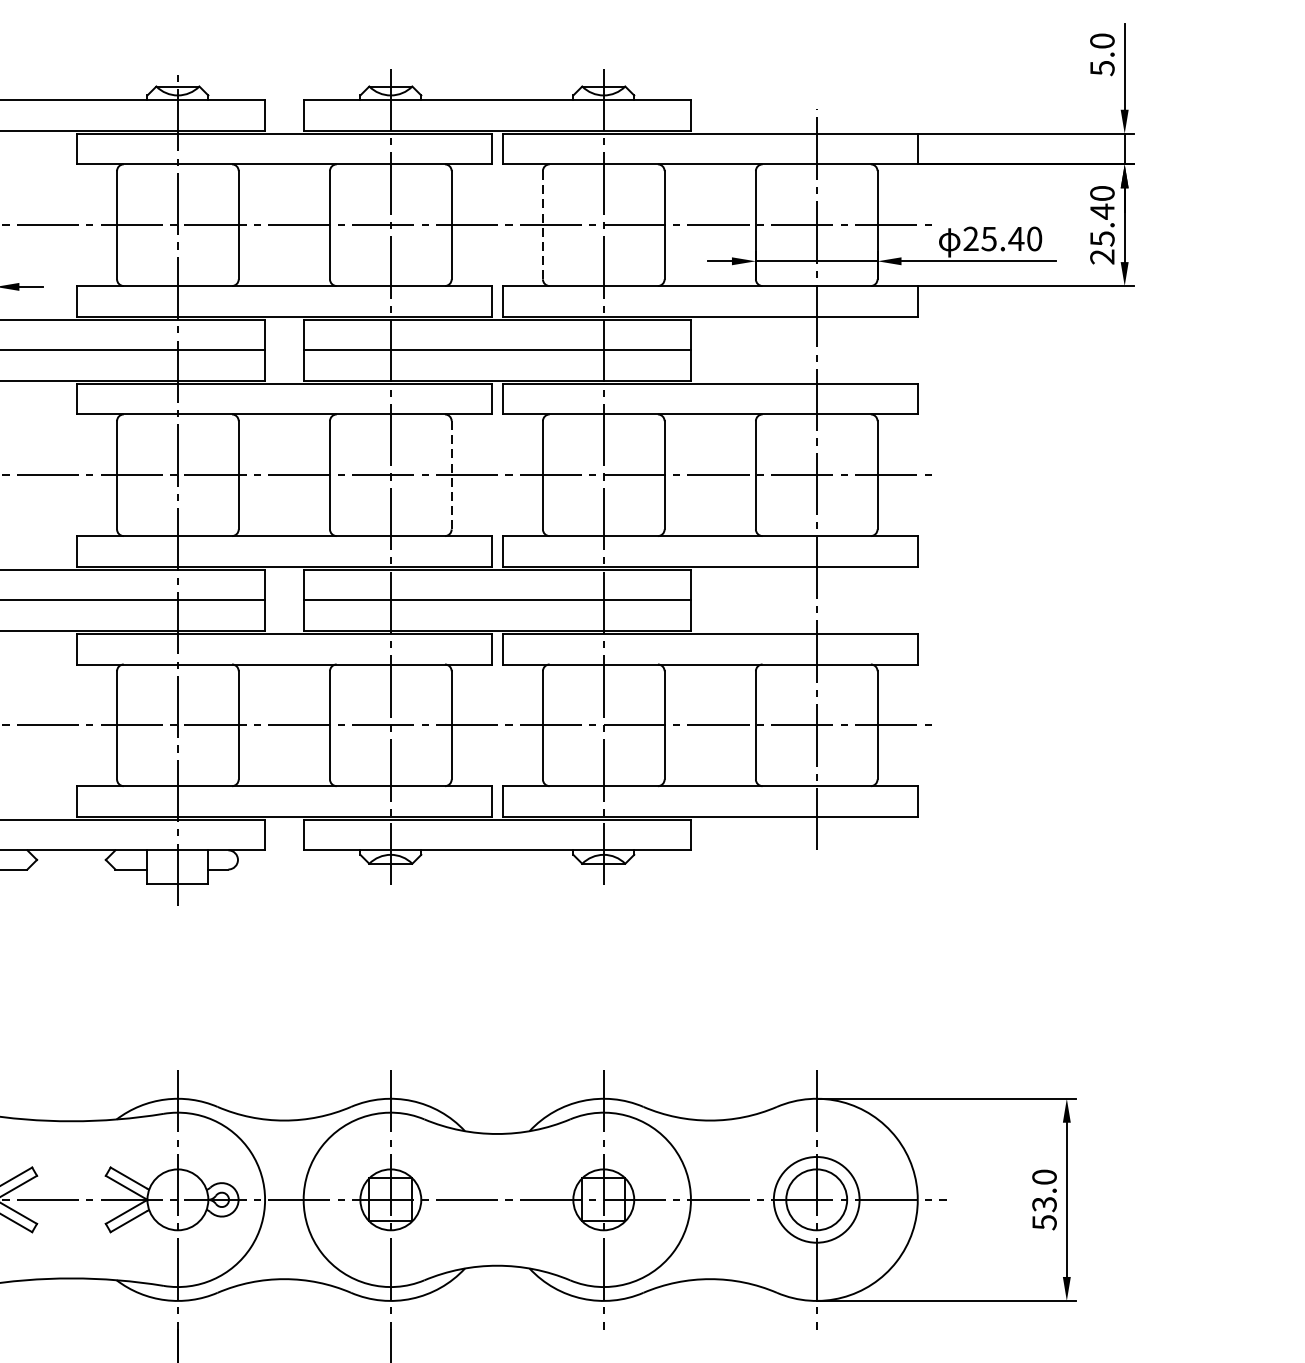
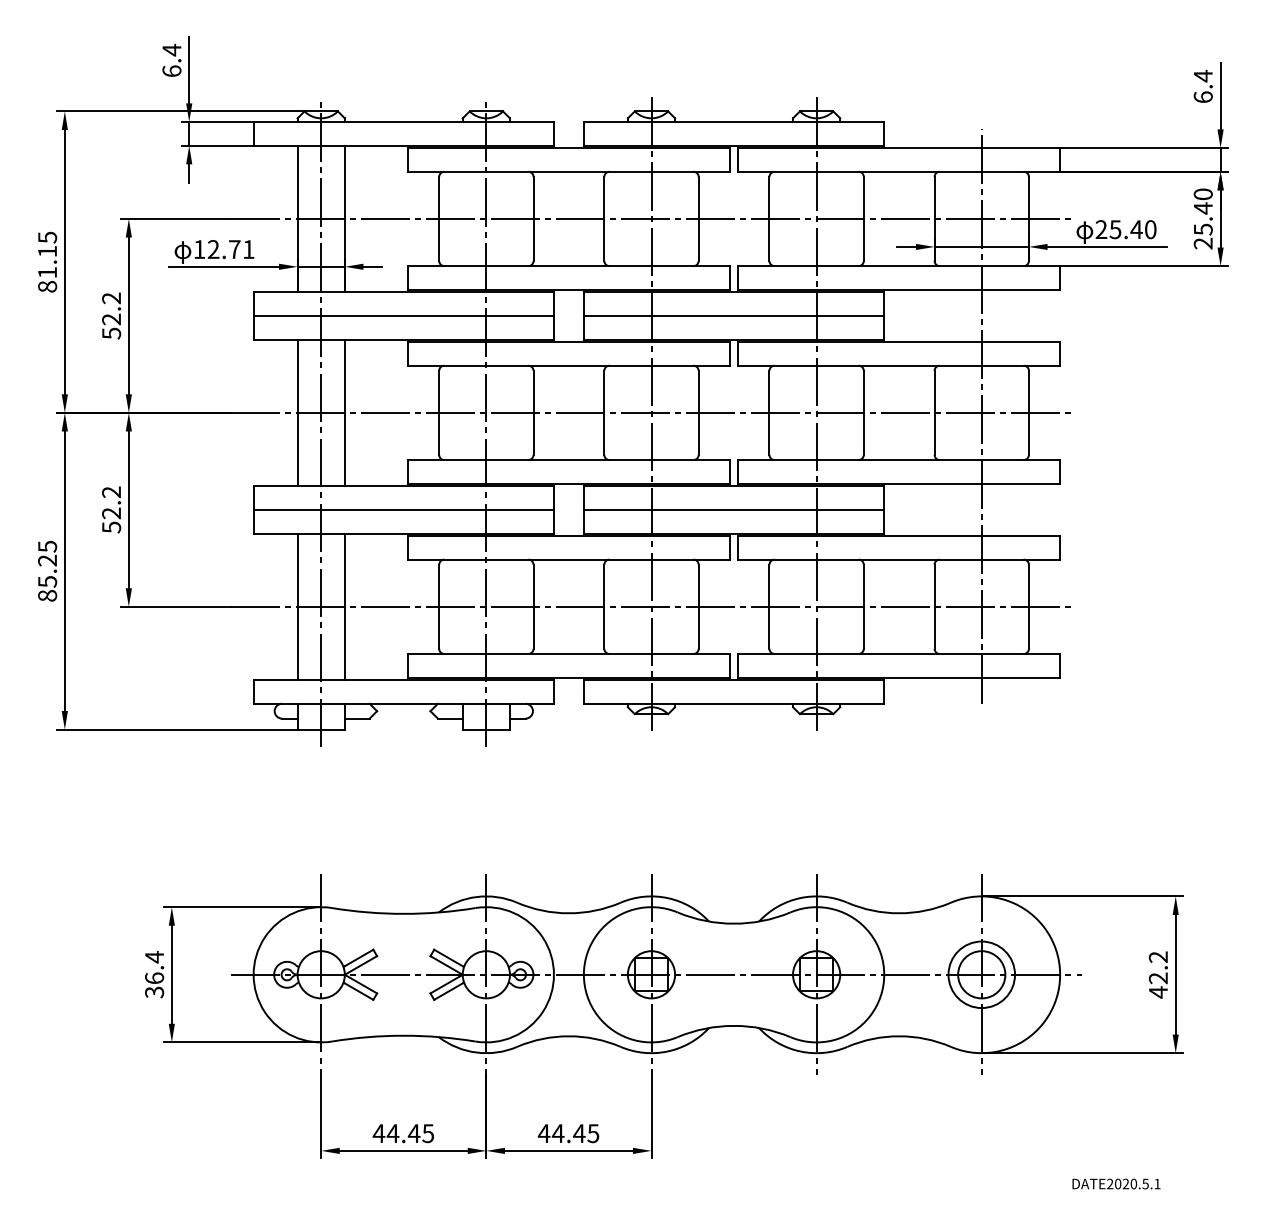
text: (1101, 54) -> (1202, 86), 5.0 -> 6.4
line: (543, 224) -> (769, 218), dashed -> solid
line: (451, 474) -> (698, 412), dashed -> solid
text: (1044, 1199) -> (1158, 974), 53.0 -> 42.2

